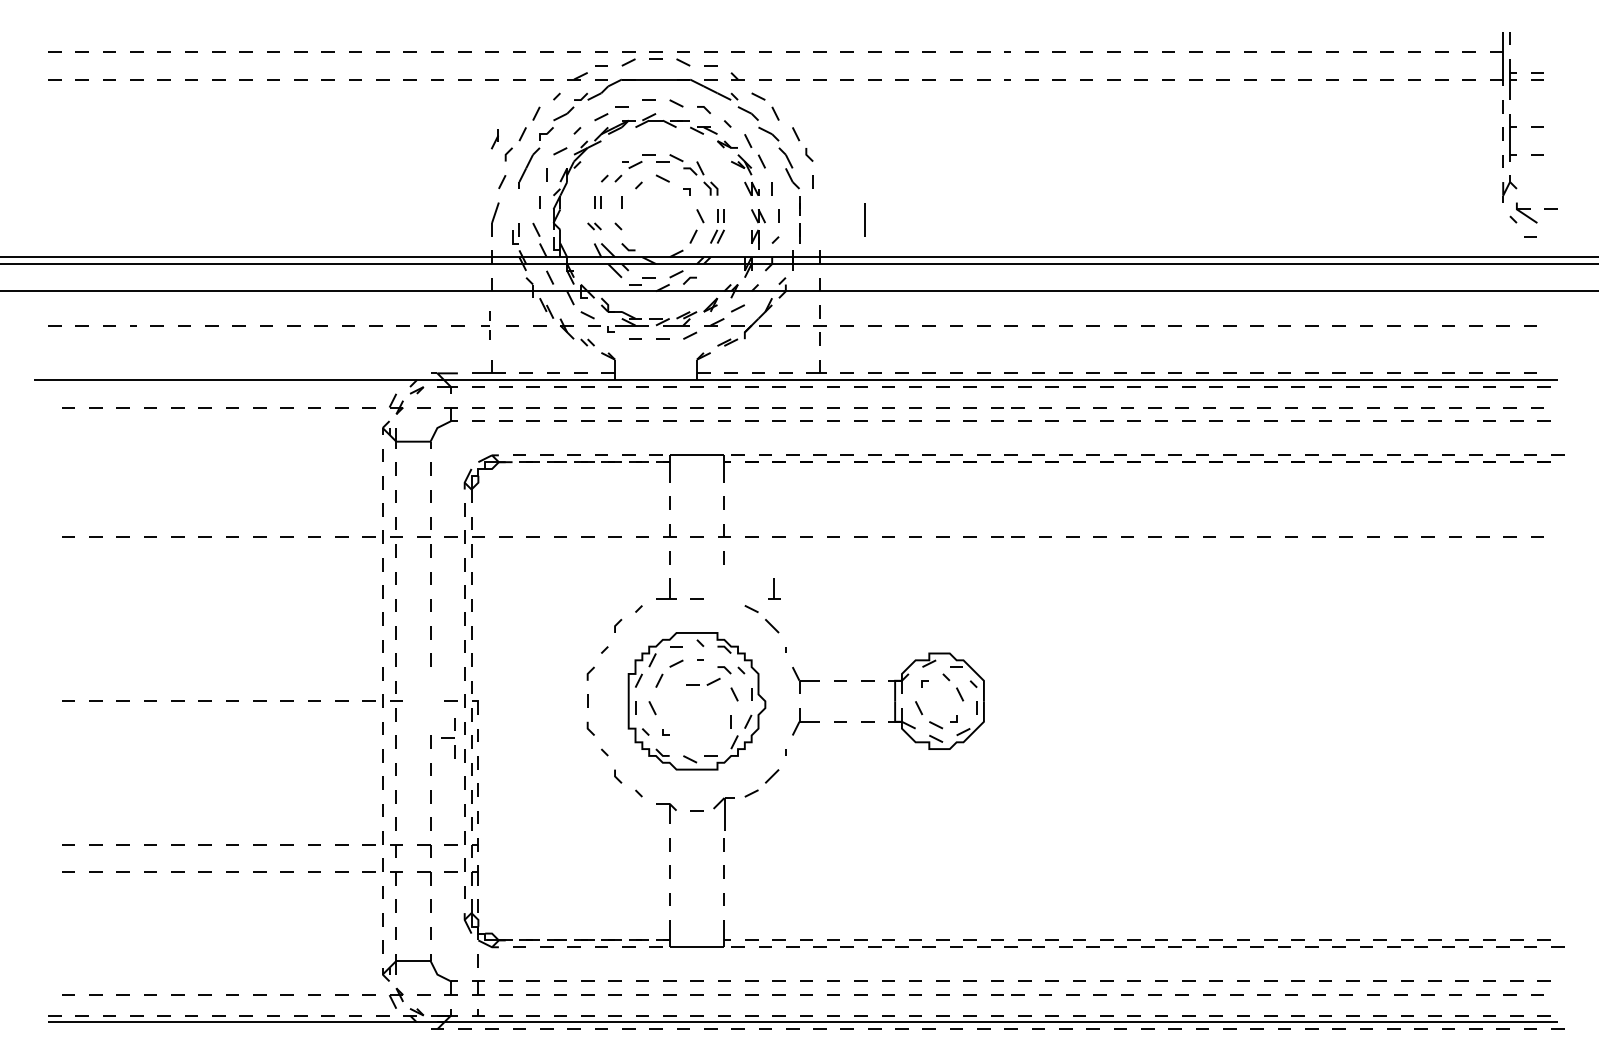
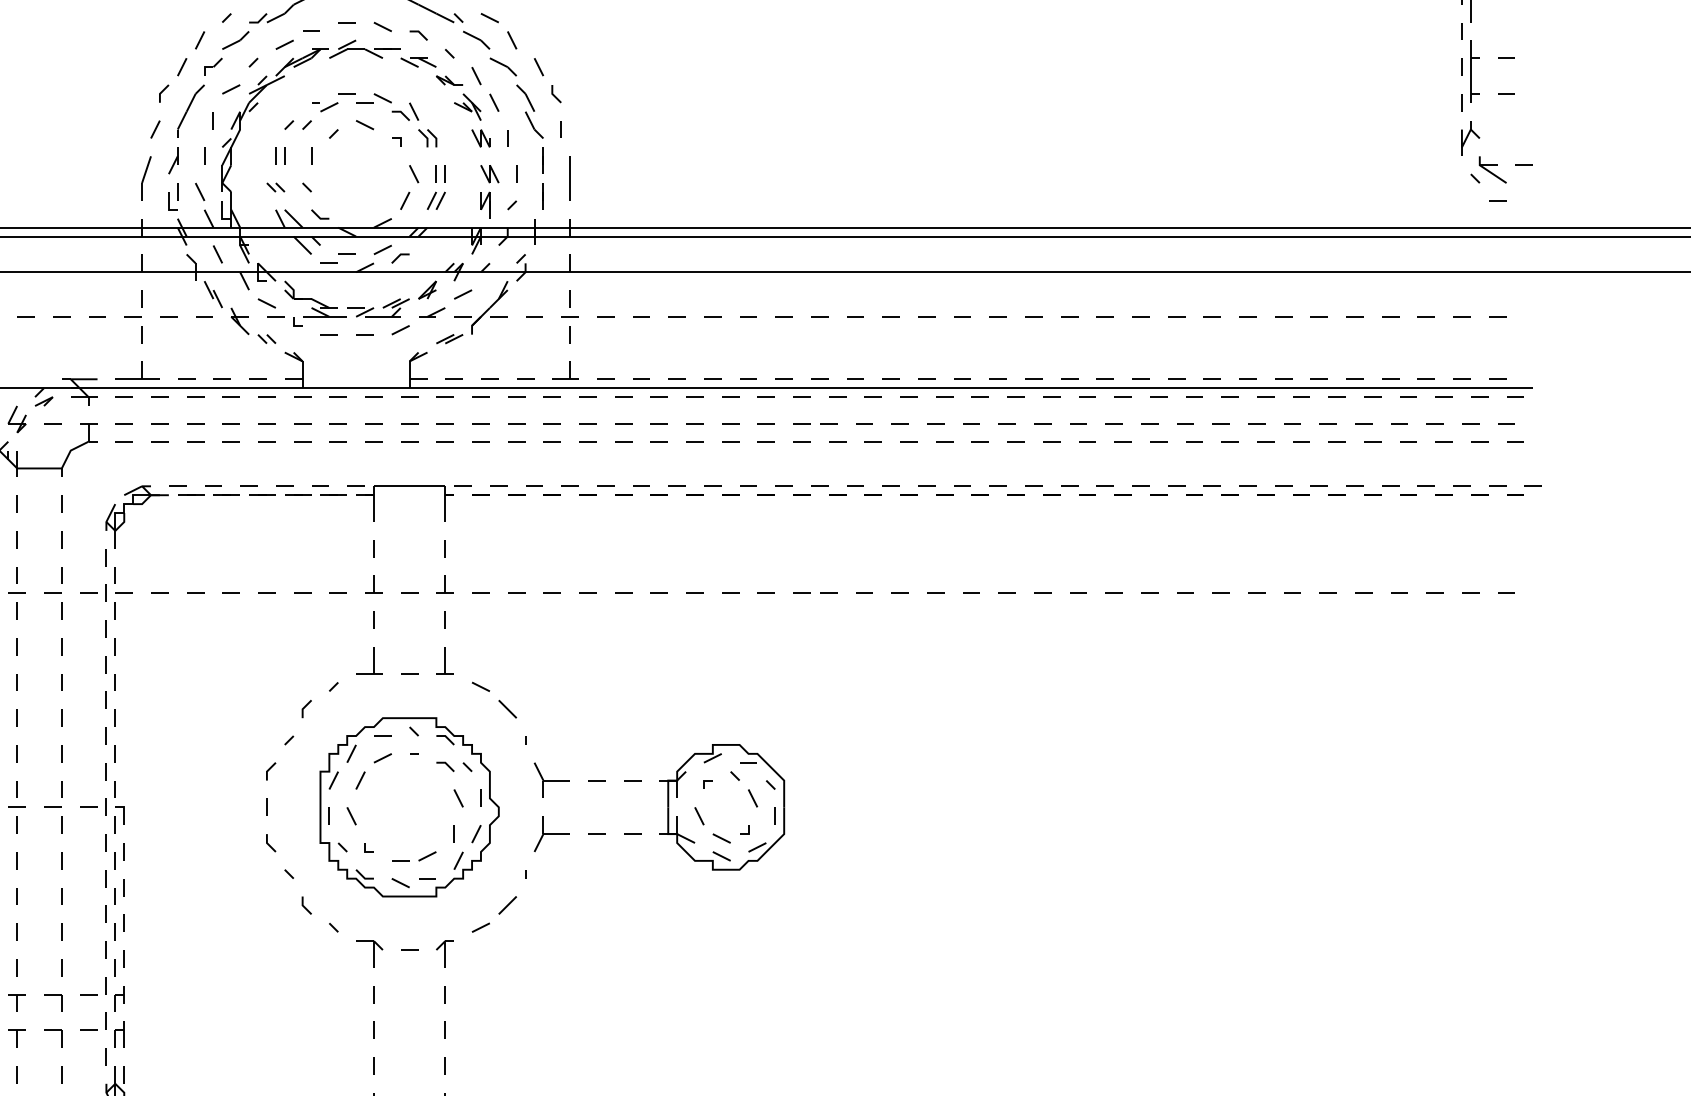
part: (494, 139) -> (172, 161), moved
line: (864, 219) -> (569, 178), moved
part: (485, 325) -> (133, 316), size x1.43
part: (774, 588) -> (445, 660), moved
part: (703, 681) -> (414, 855), moved
part: (448, 738) -> (53, 807), moved
part: (723, 813) -> (444, 953), size x0.62

